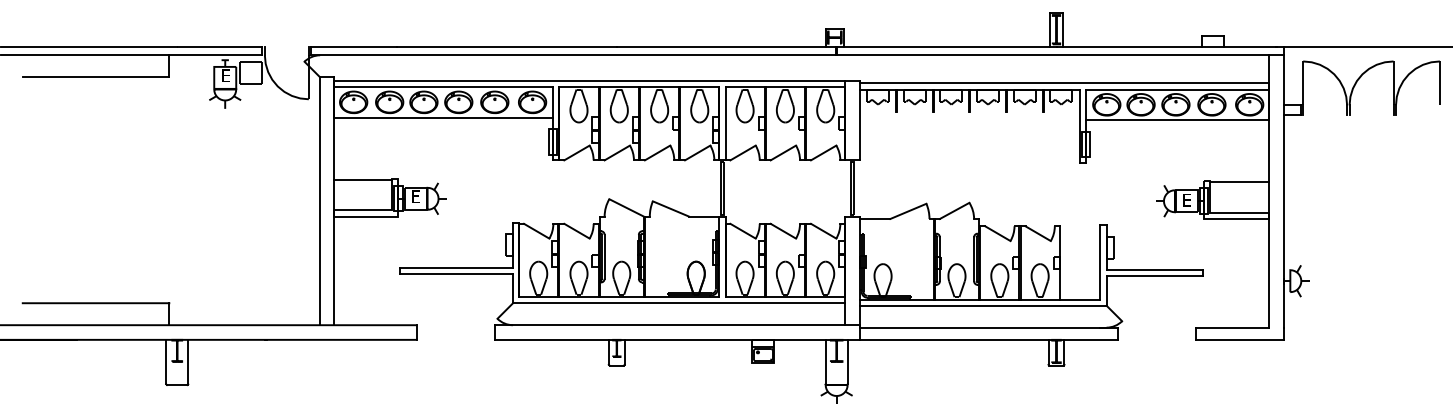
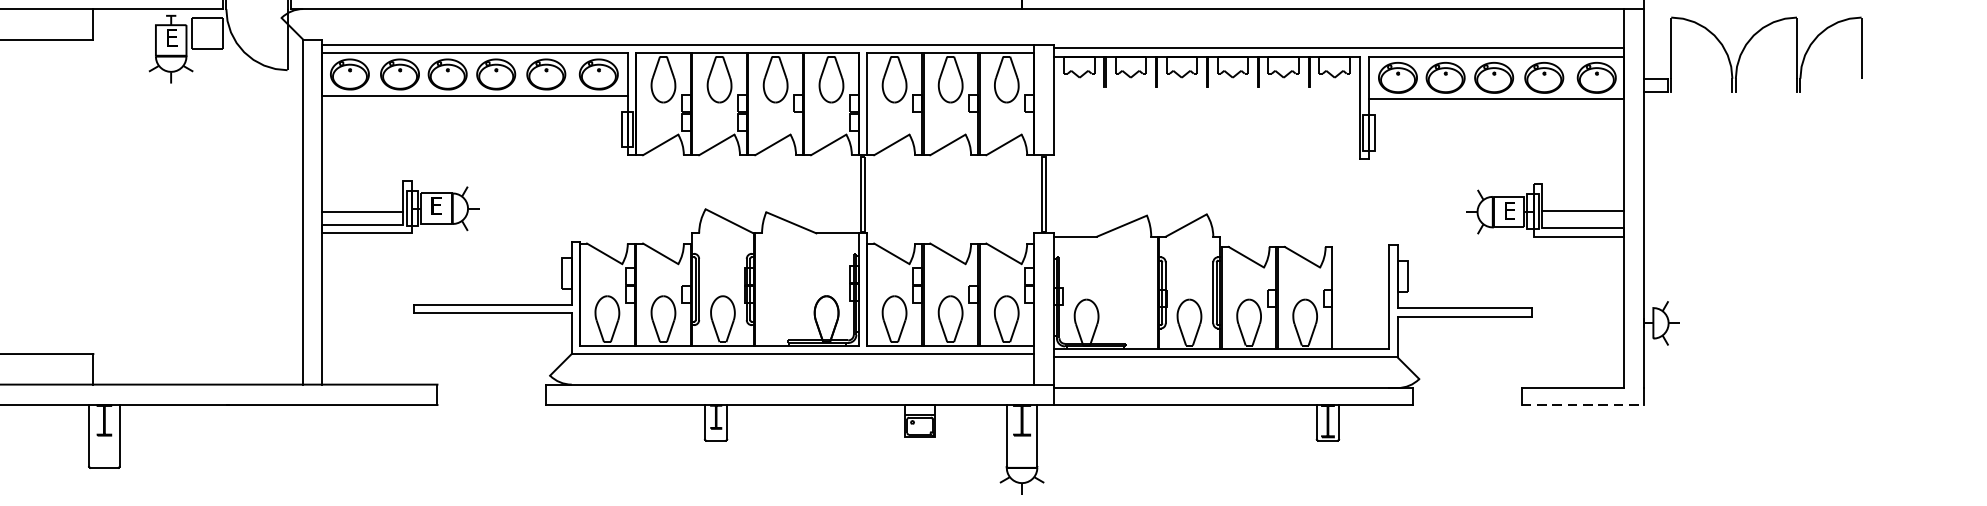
line: (362, 179) -> (362, 211), moved
line: (1239, 182) -> (1582, 211), moved
line: (1239, 339) -> (1582, 404), solid -> dashed

